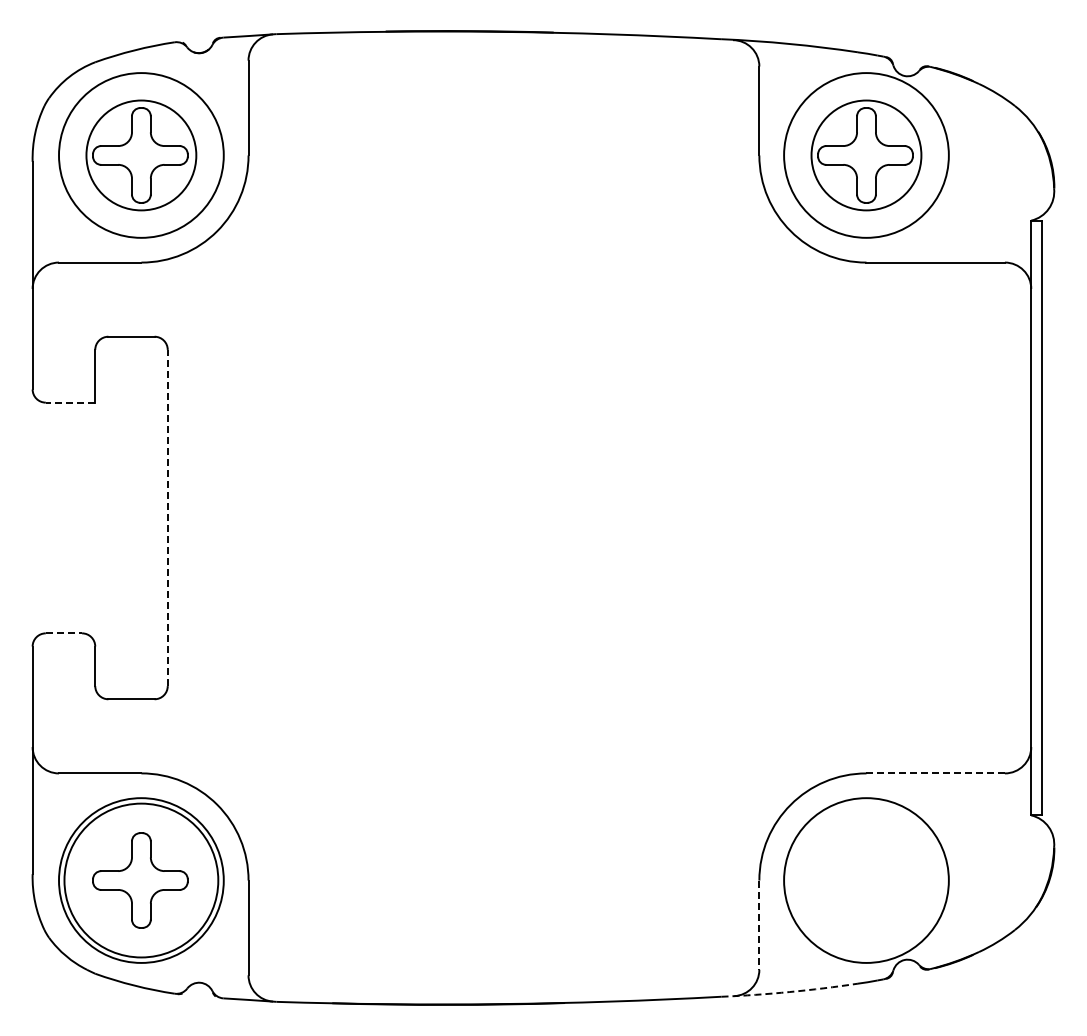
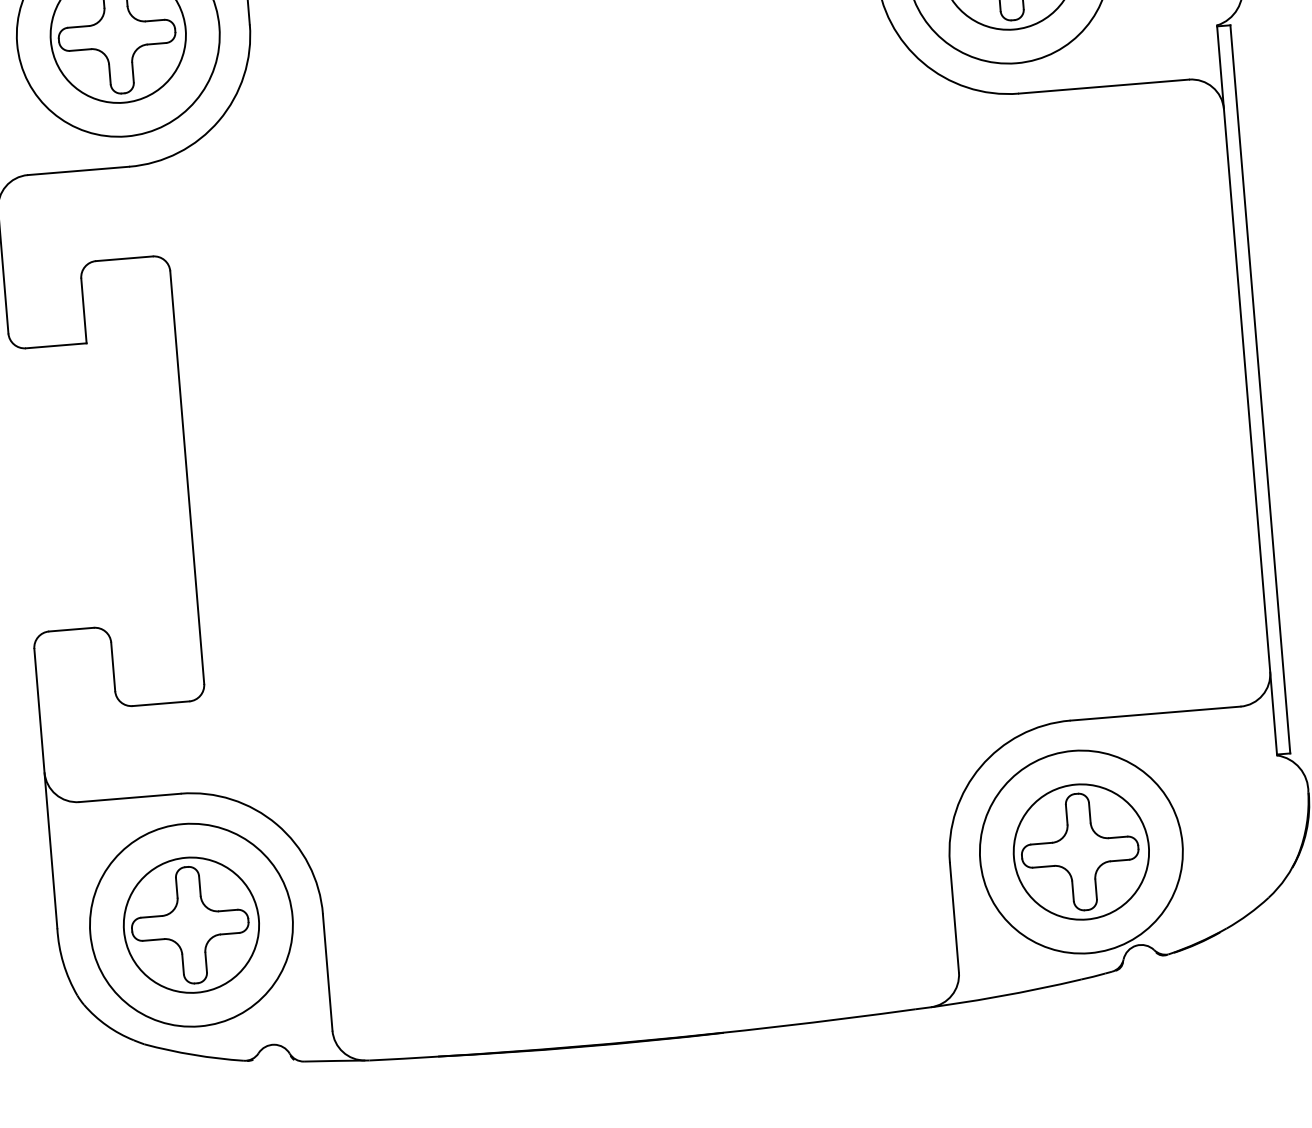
line: (70, 402) -> (56, 345), dashed -> solid
line: (167, 517) -> (186, 477), dashed -> solid
line: (64, 633) -> (72, 629), dashed -> solid
line: (935, 773) -> (1155, 713), dashed -> solid
circle: (141, 880) -> (191, 925), size x0.71
part: (866, 880) -> (1081, 851), added
line: (759, 925) -> (954, 918), dashed -> solid
arc: (789, 992) -> (998, 997), dashed -> solid

